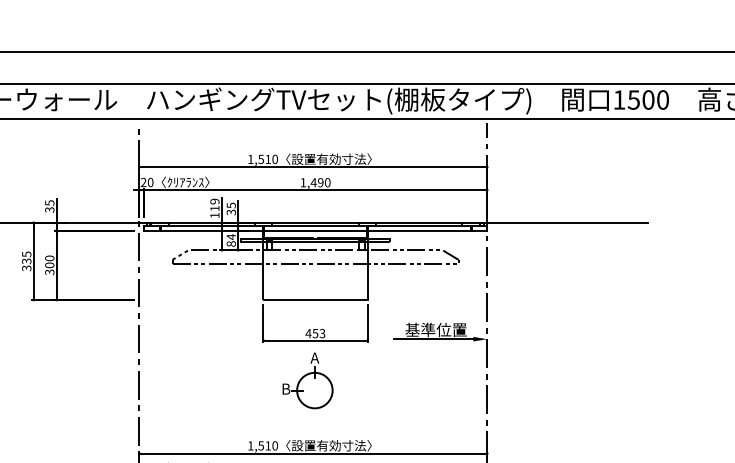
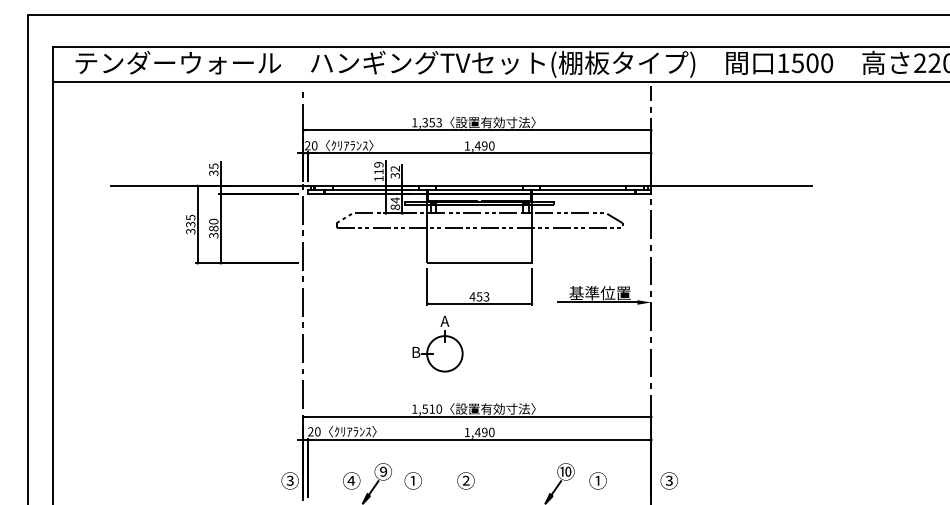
text: (268, 159) -> (432, 122), 1,510 -> 1,353
text: (231, 205) -> (395, 168), 35 -> 32
text: (50, 265) -> (214, 228), 300 -> 380
part: (307, 380) -> (437, 343), moved

